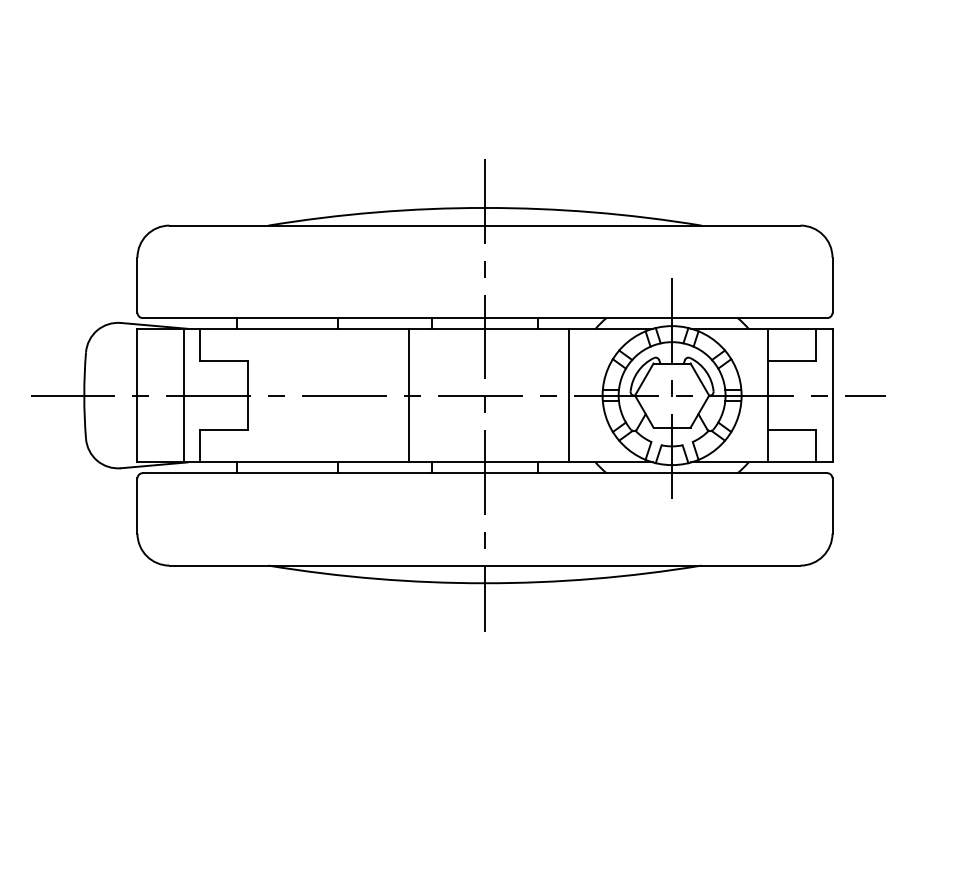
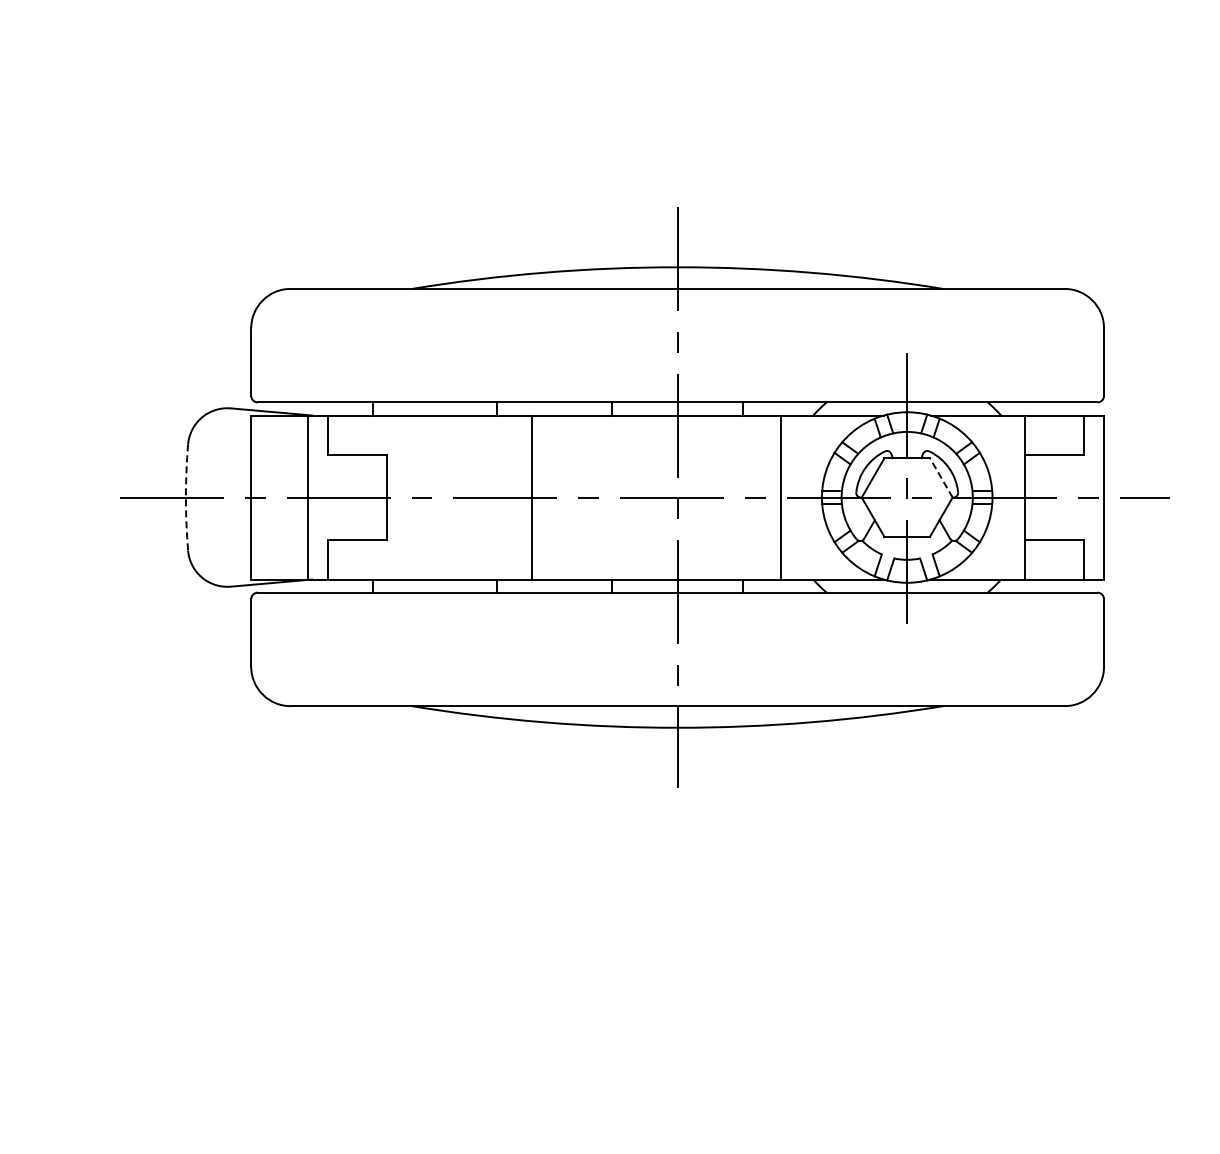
line: (700, 379) -> (941, 477), solid -> dashed
arc: (83, 395) -> (185, 497), solid -> dashed
line: (408, 395) -> (531, 497), moved

